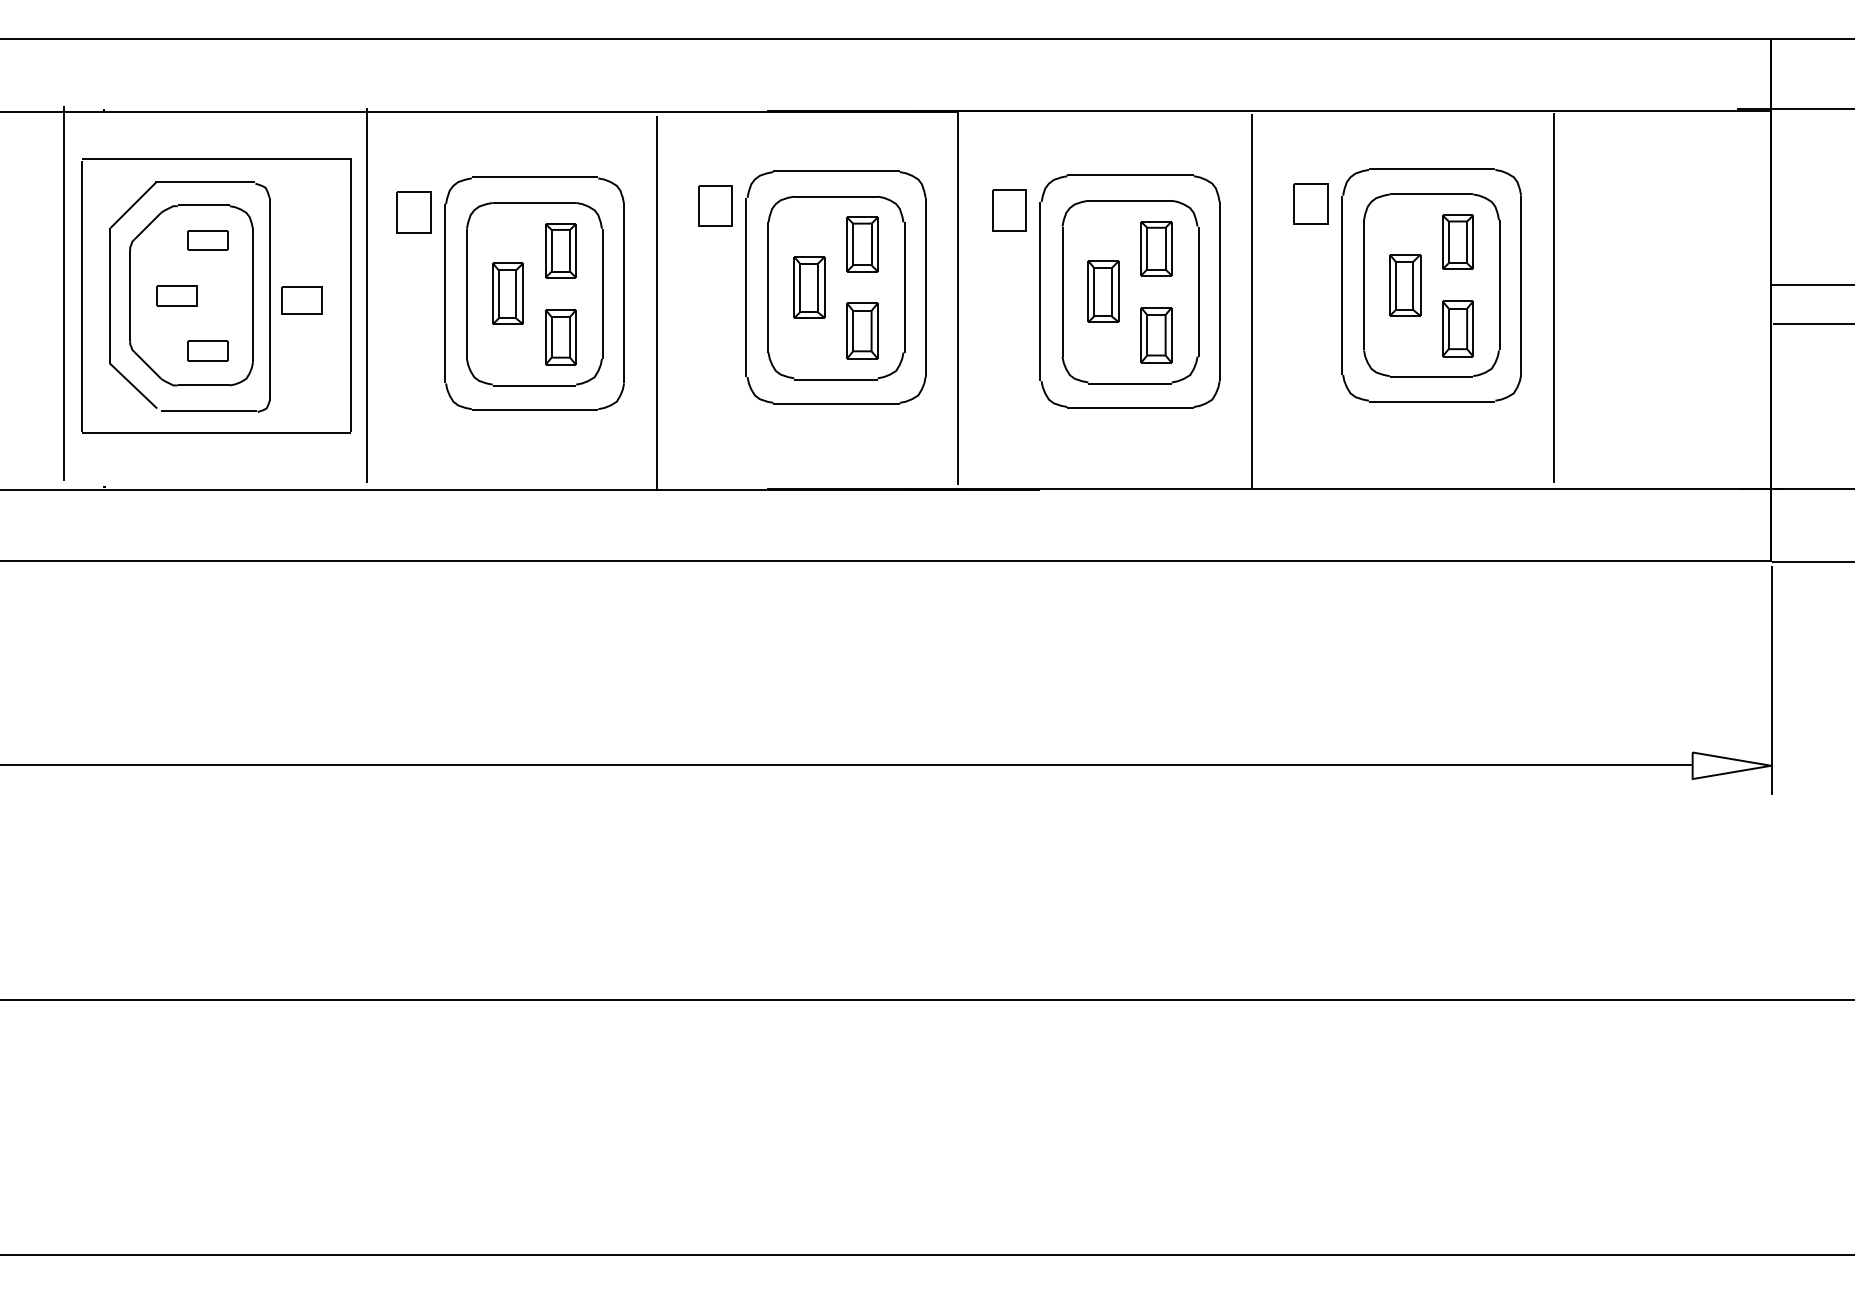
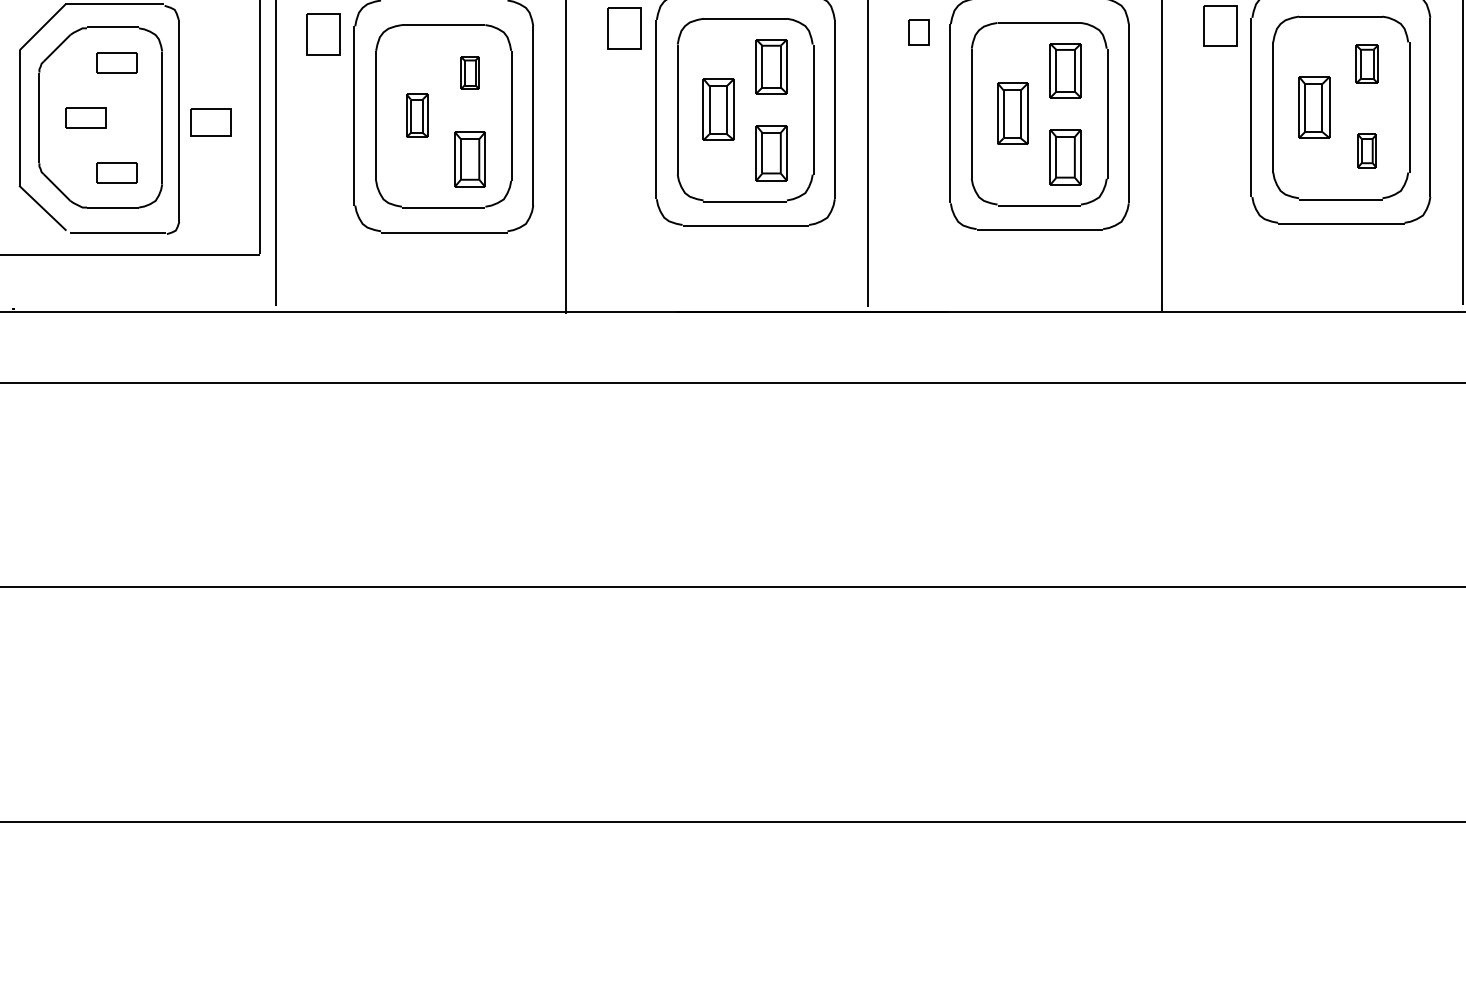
part: (1009, 210) -> (918, 32), size x0.6
part: (1457, 241) -> (1366, 63), size x0.7
part: (560, 250) -> (469, 72), size x0.6
part: (507, 293) -> (416, 115), size x0.7
part: (1457, 328) -> (1366, 150), size x0.6

